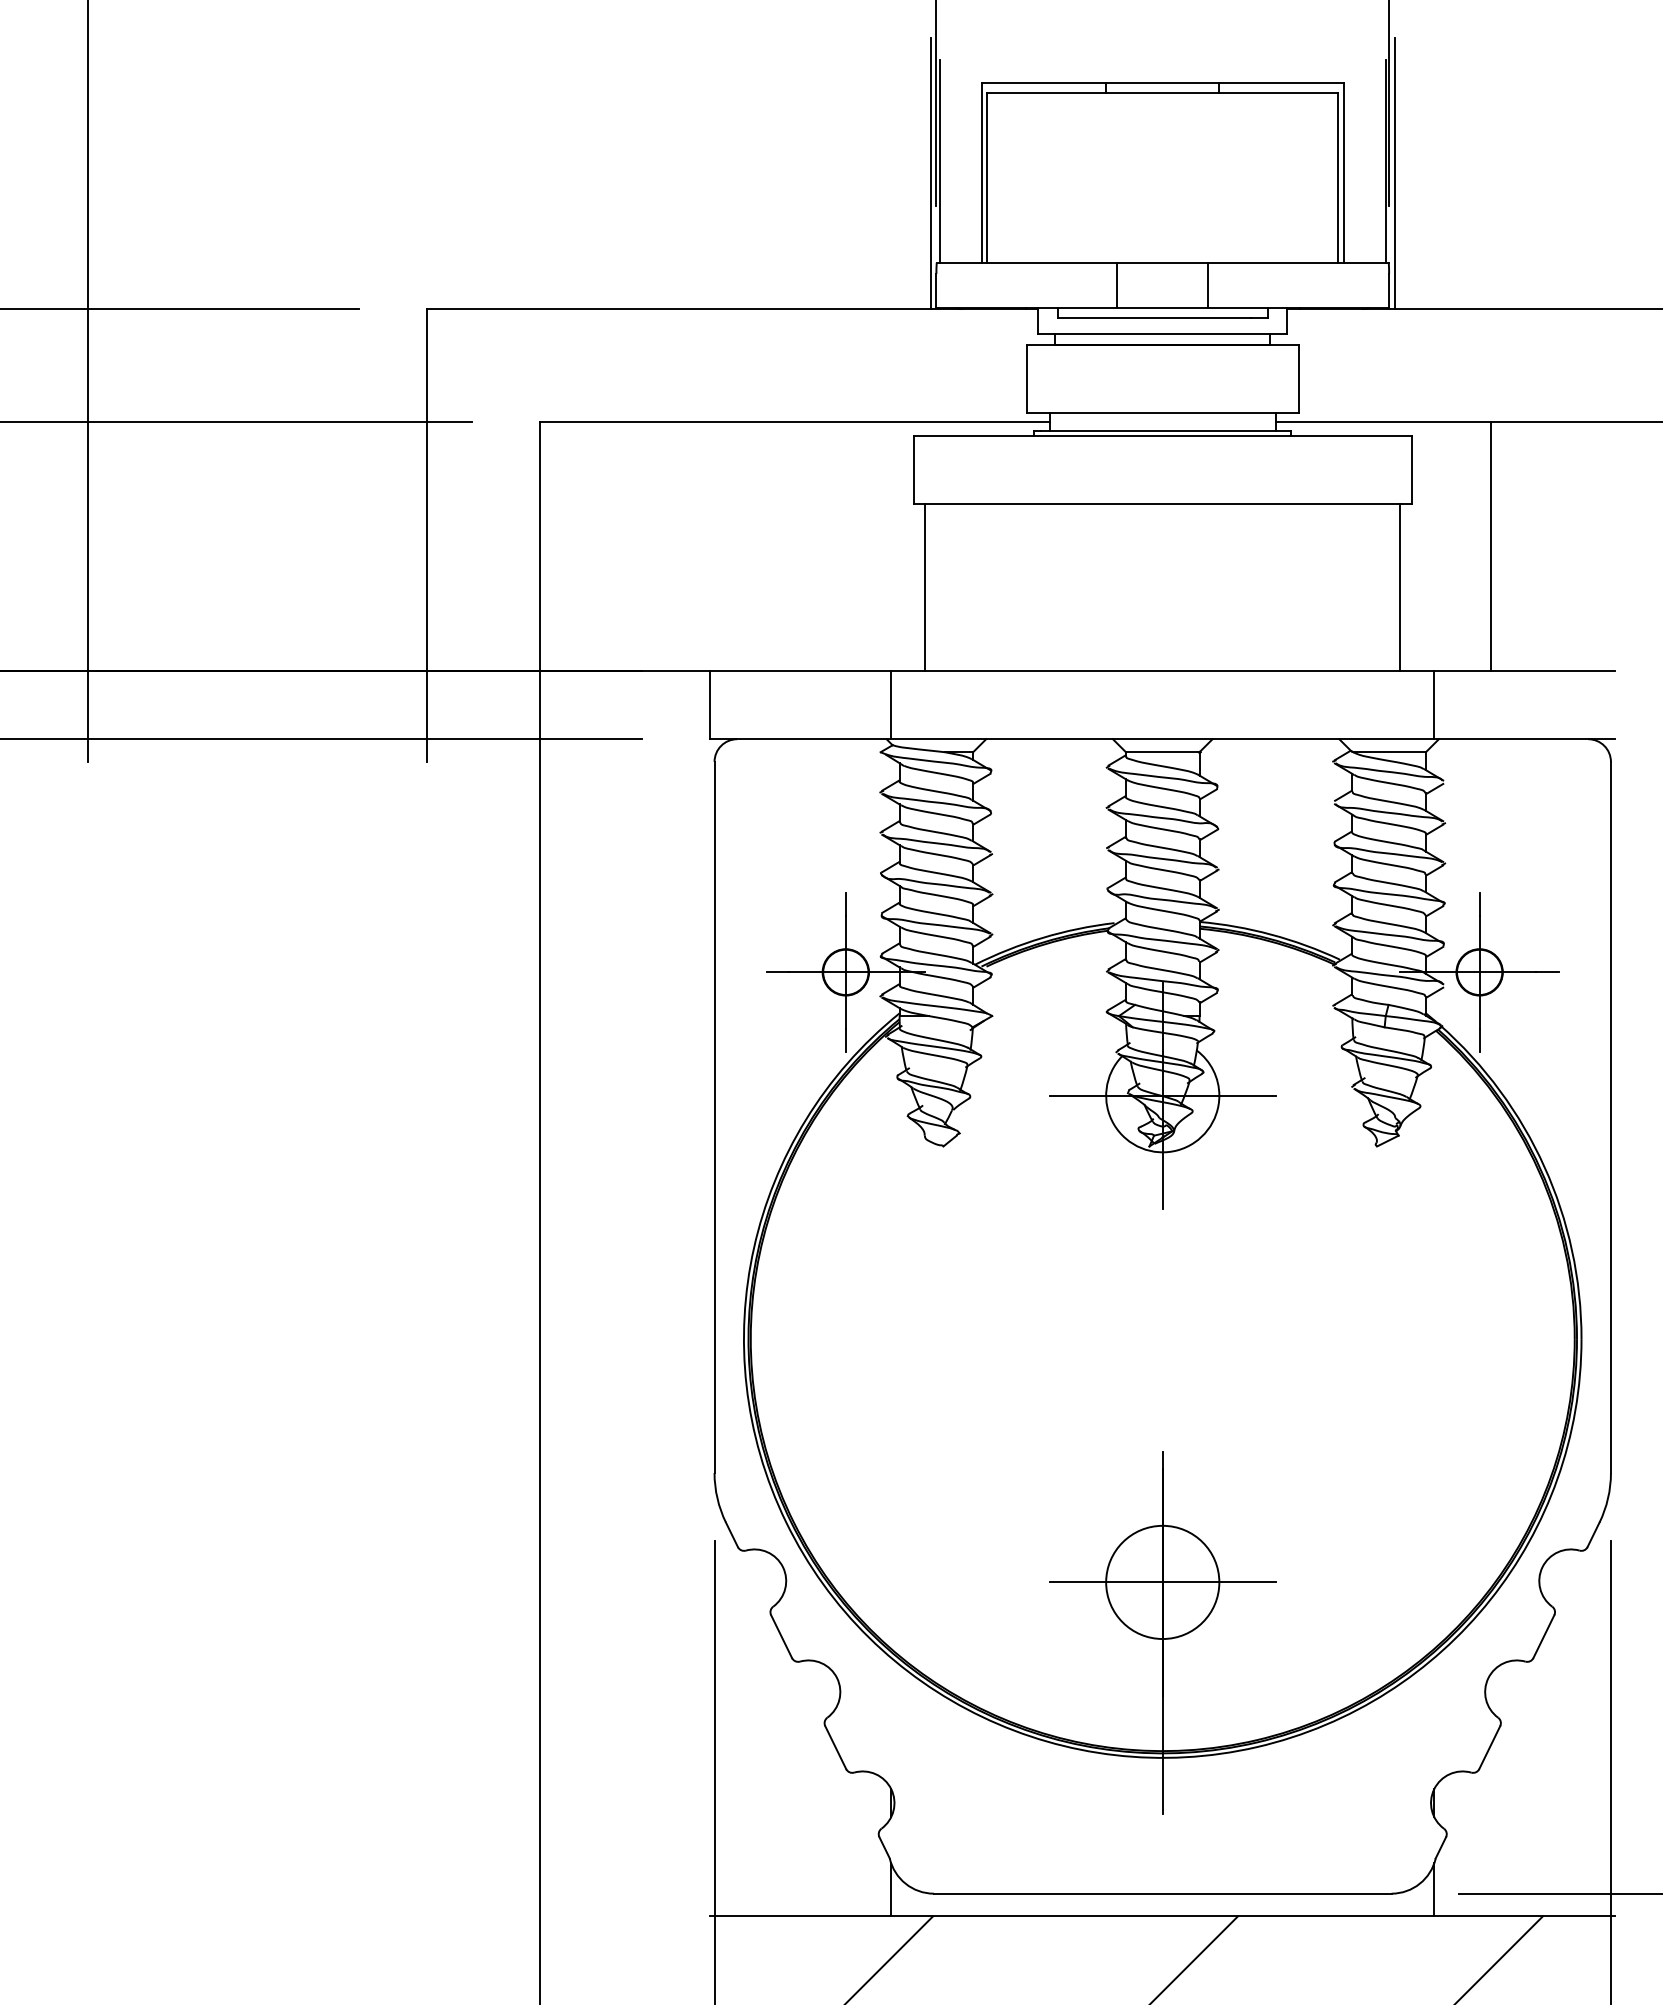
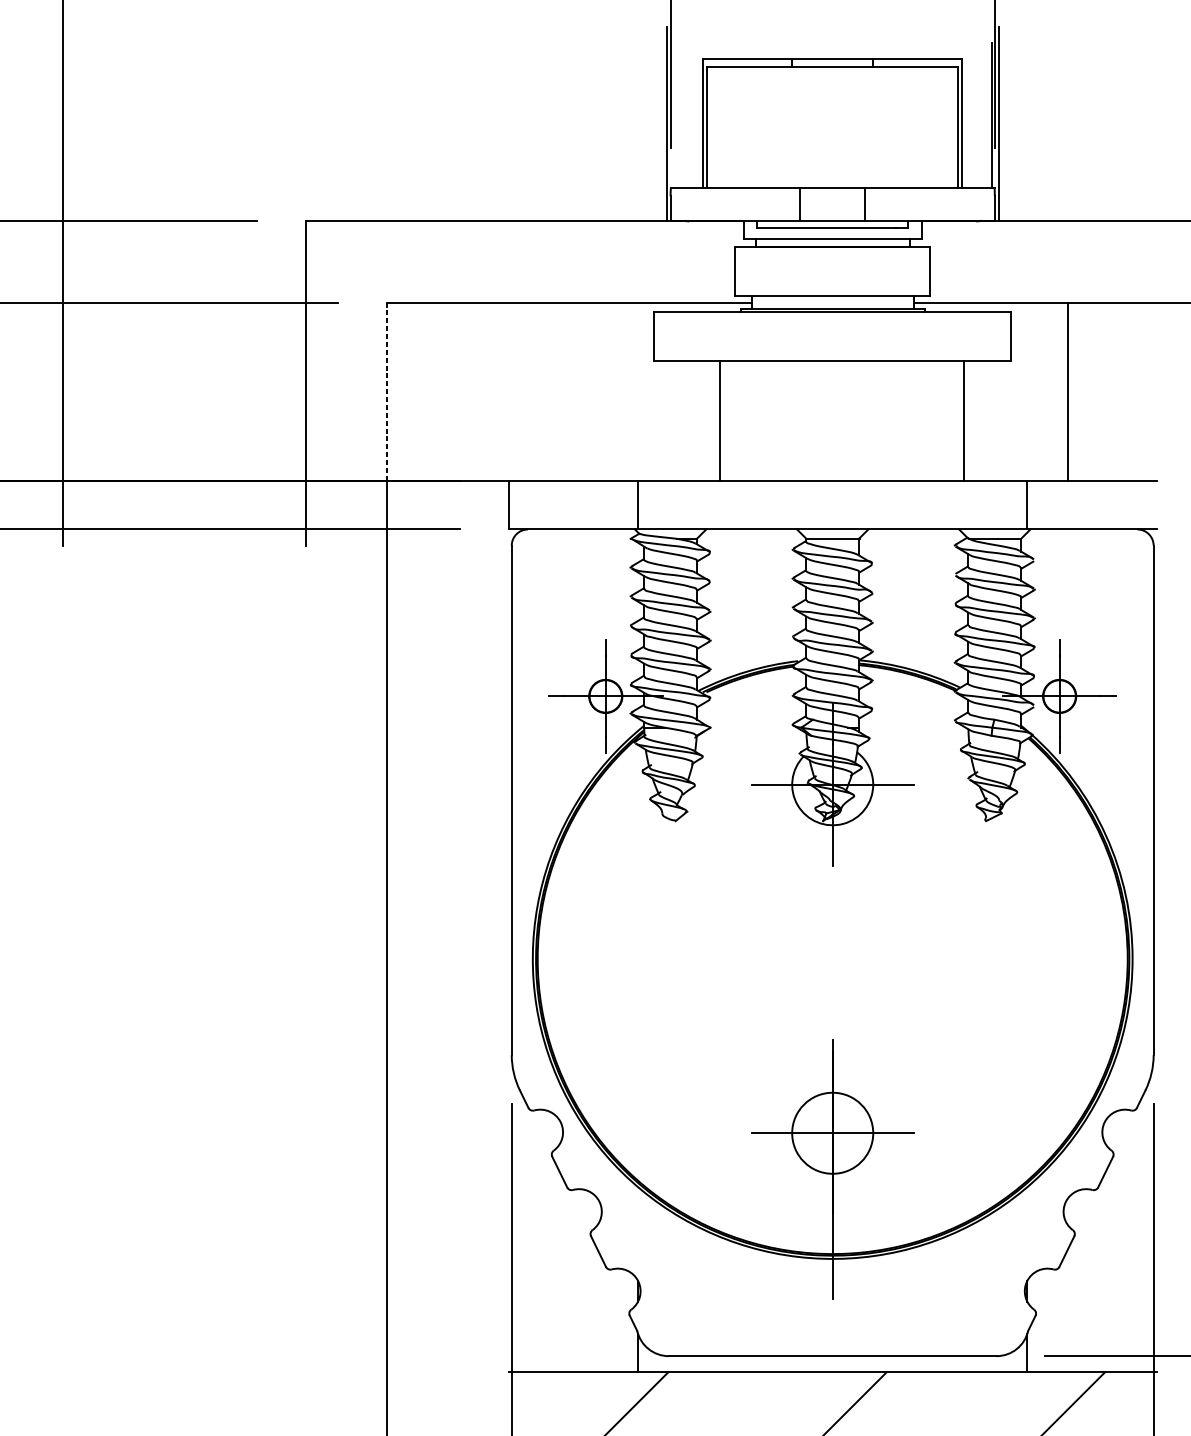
line: (939, 161) -> (672, 115), removed
line: (540, 546) -> (387, 391), solid -> dashed
line: (925, 587) -> (720, 420), moved
line: (1400, 587) -> (963, 420), moved

